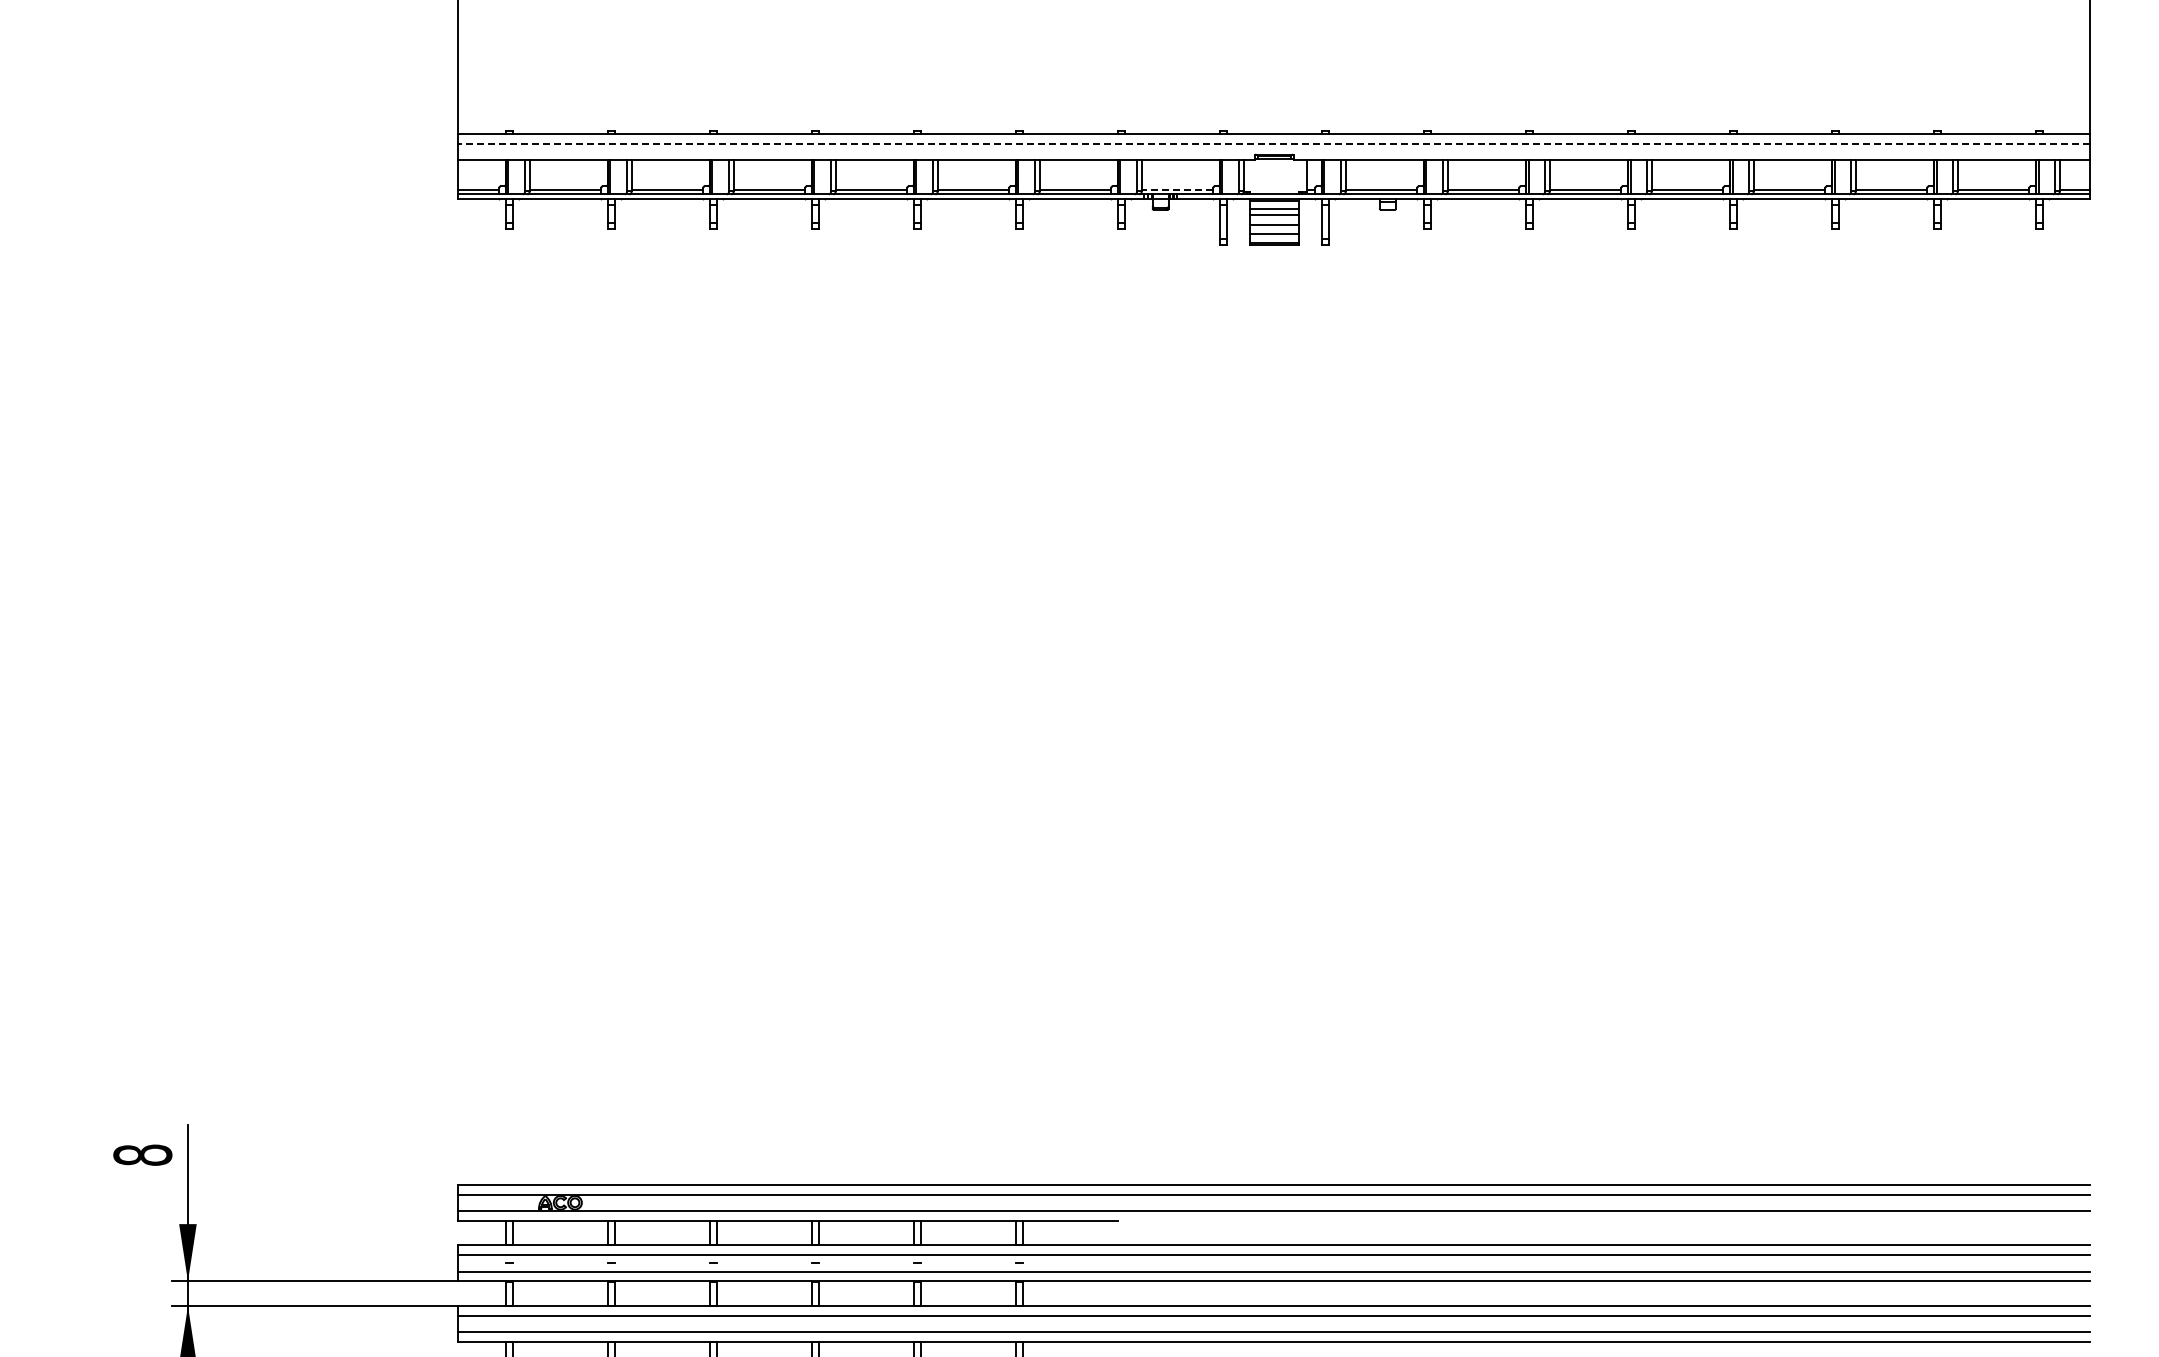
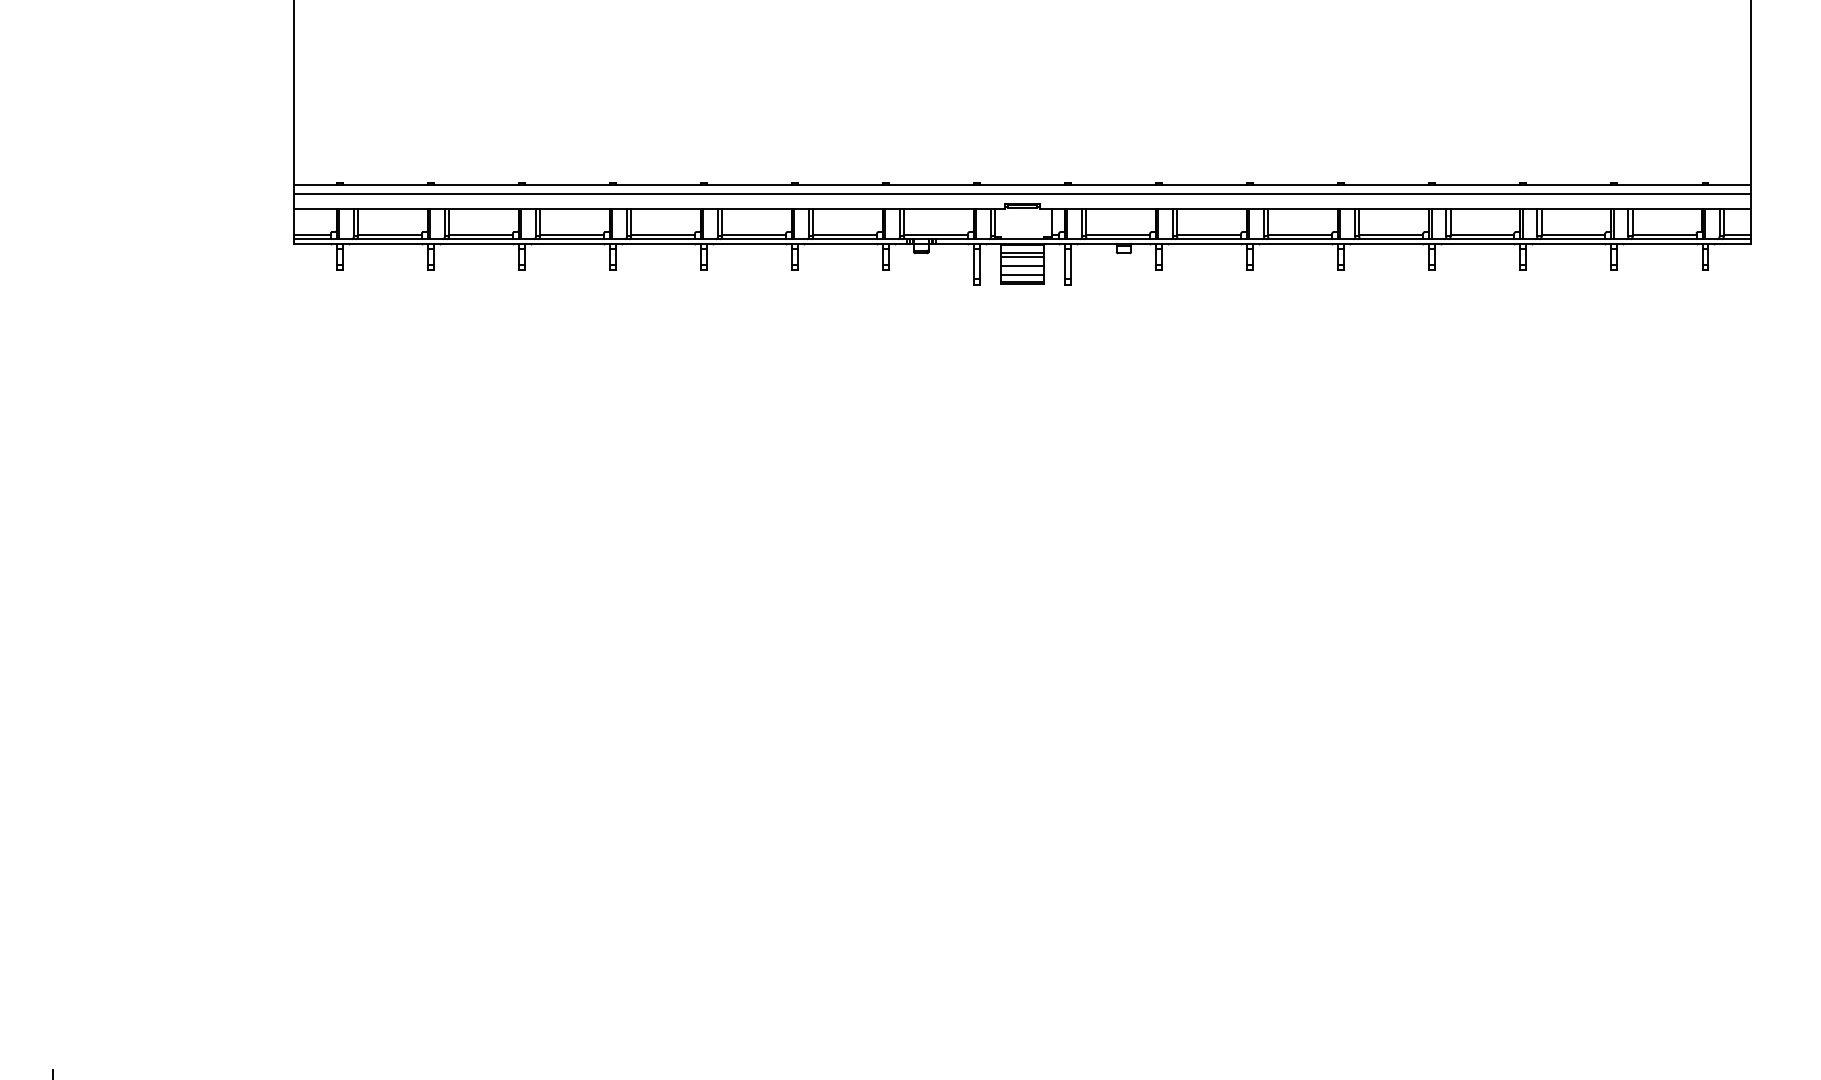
line: (1273, 143) -> (1021, 193), dashed -> solid
line: (1177, 189) -> (936, 234), dashed -> solid

